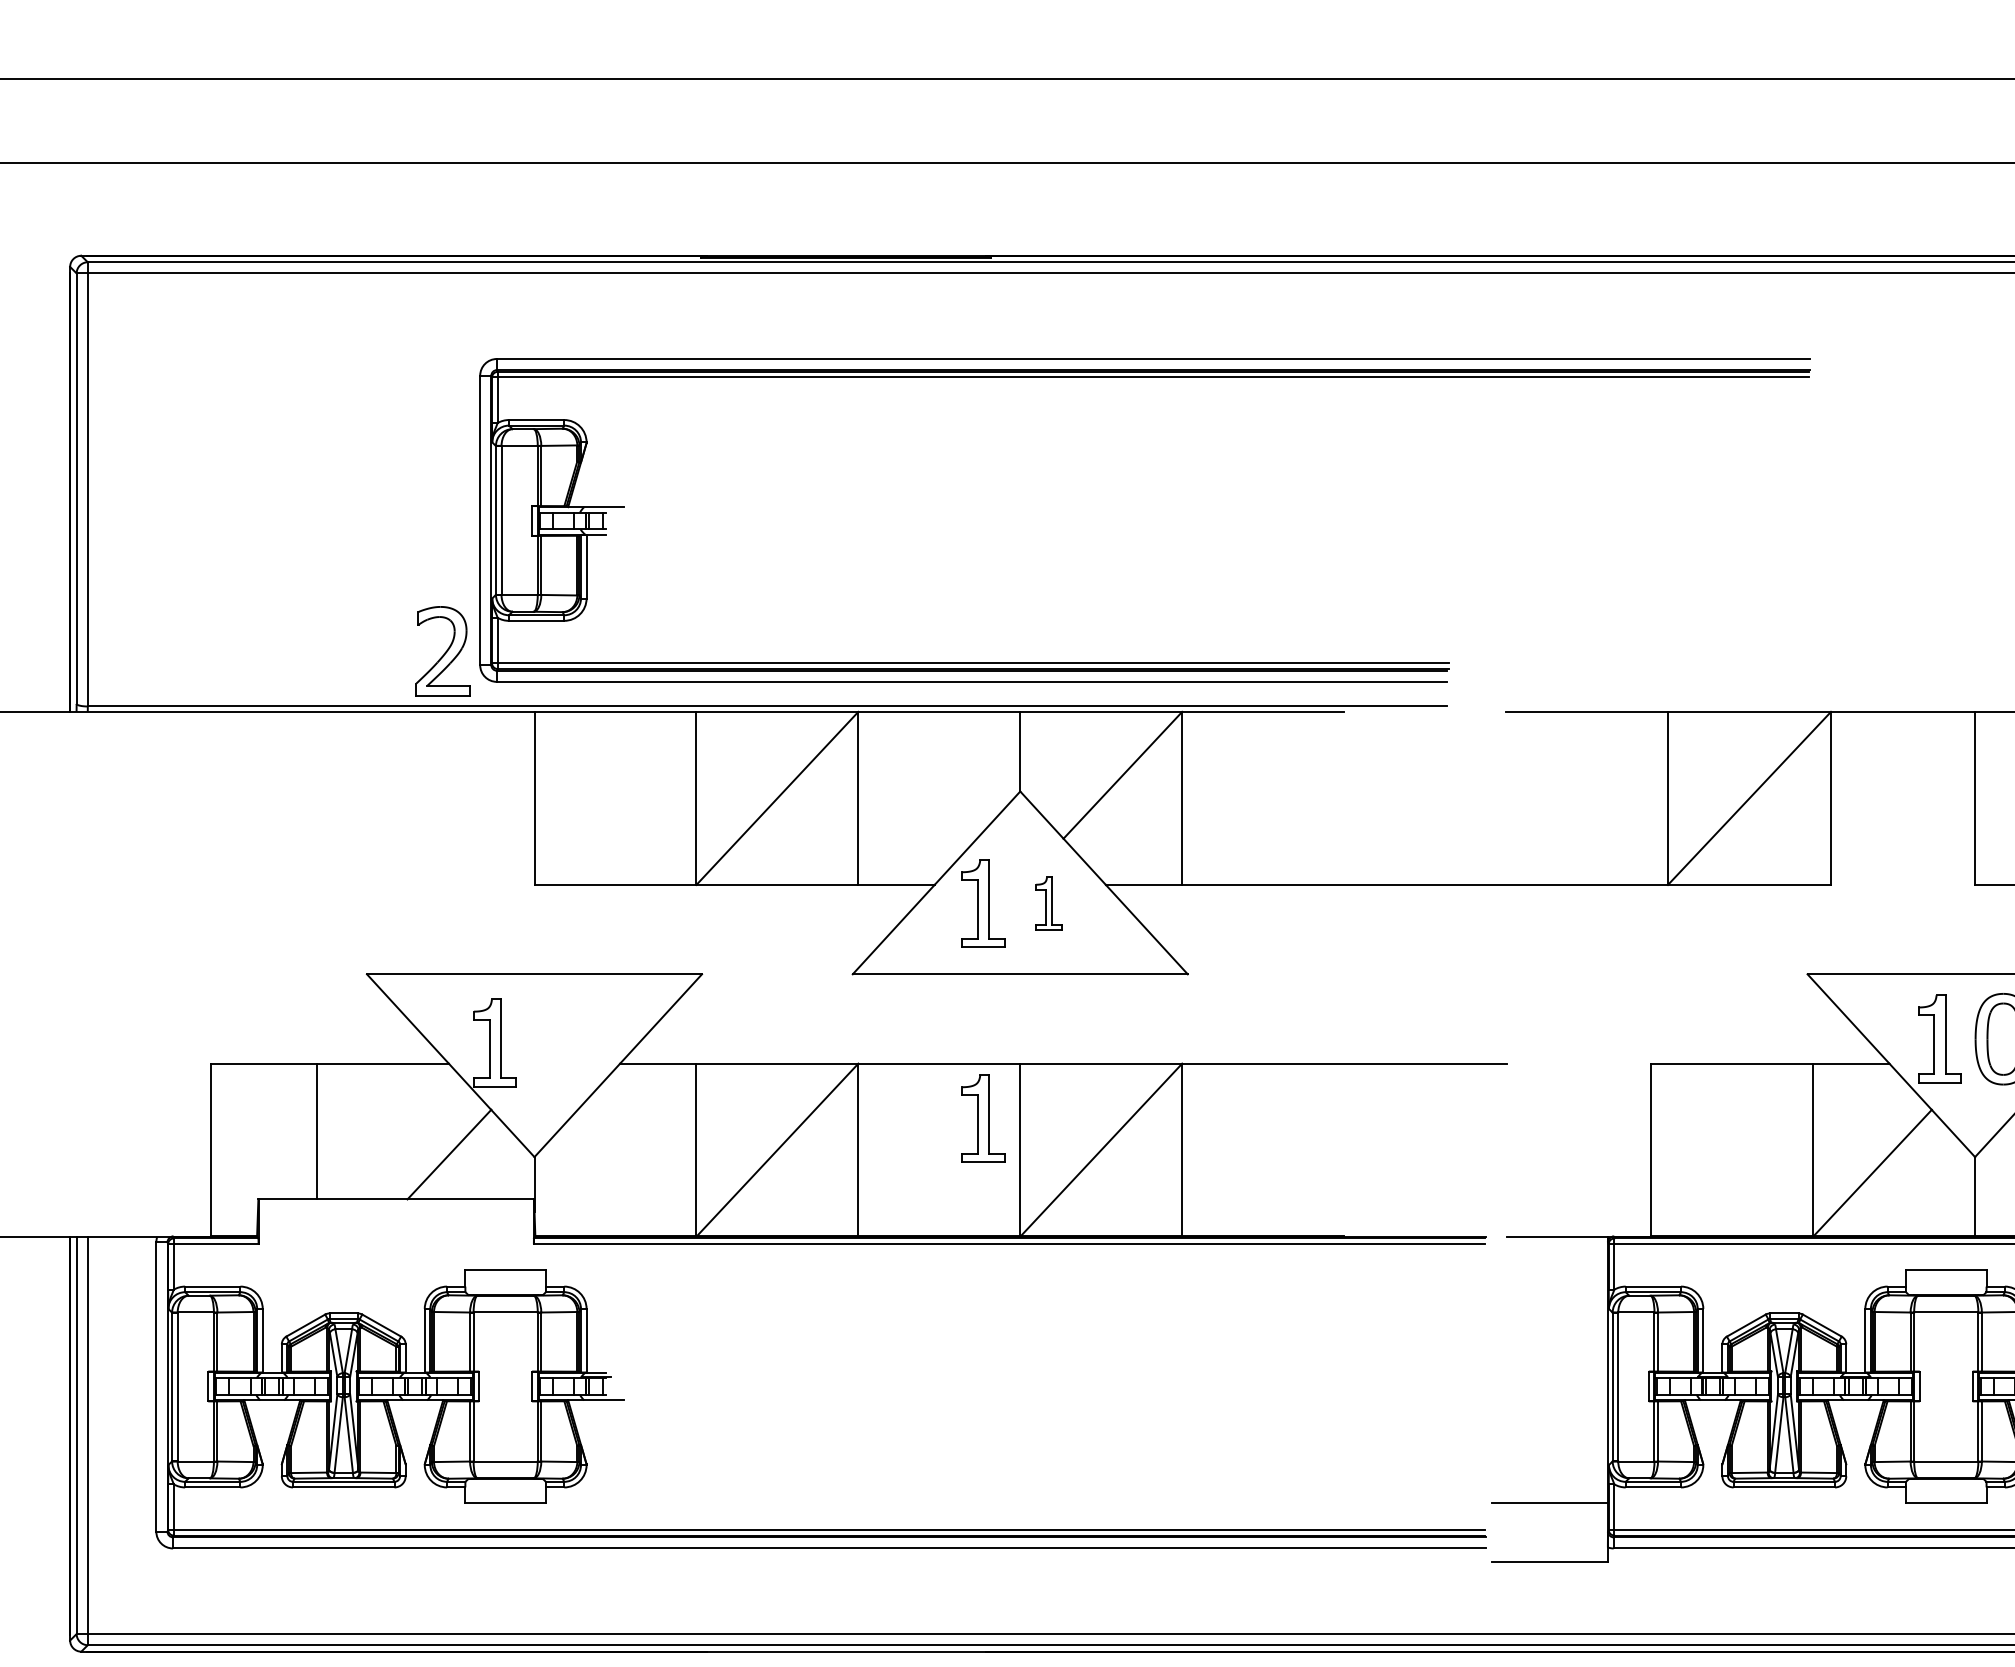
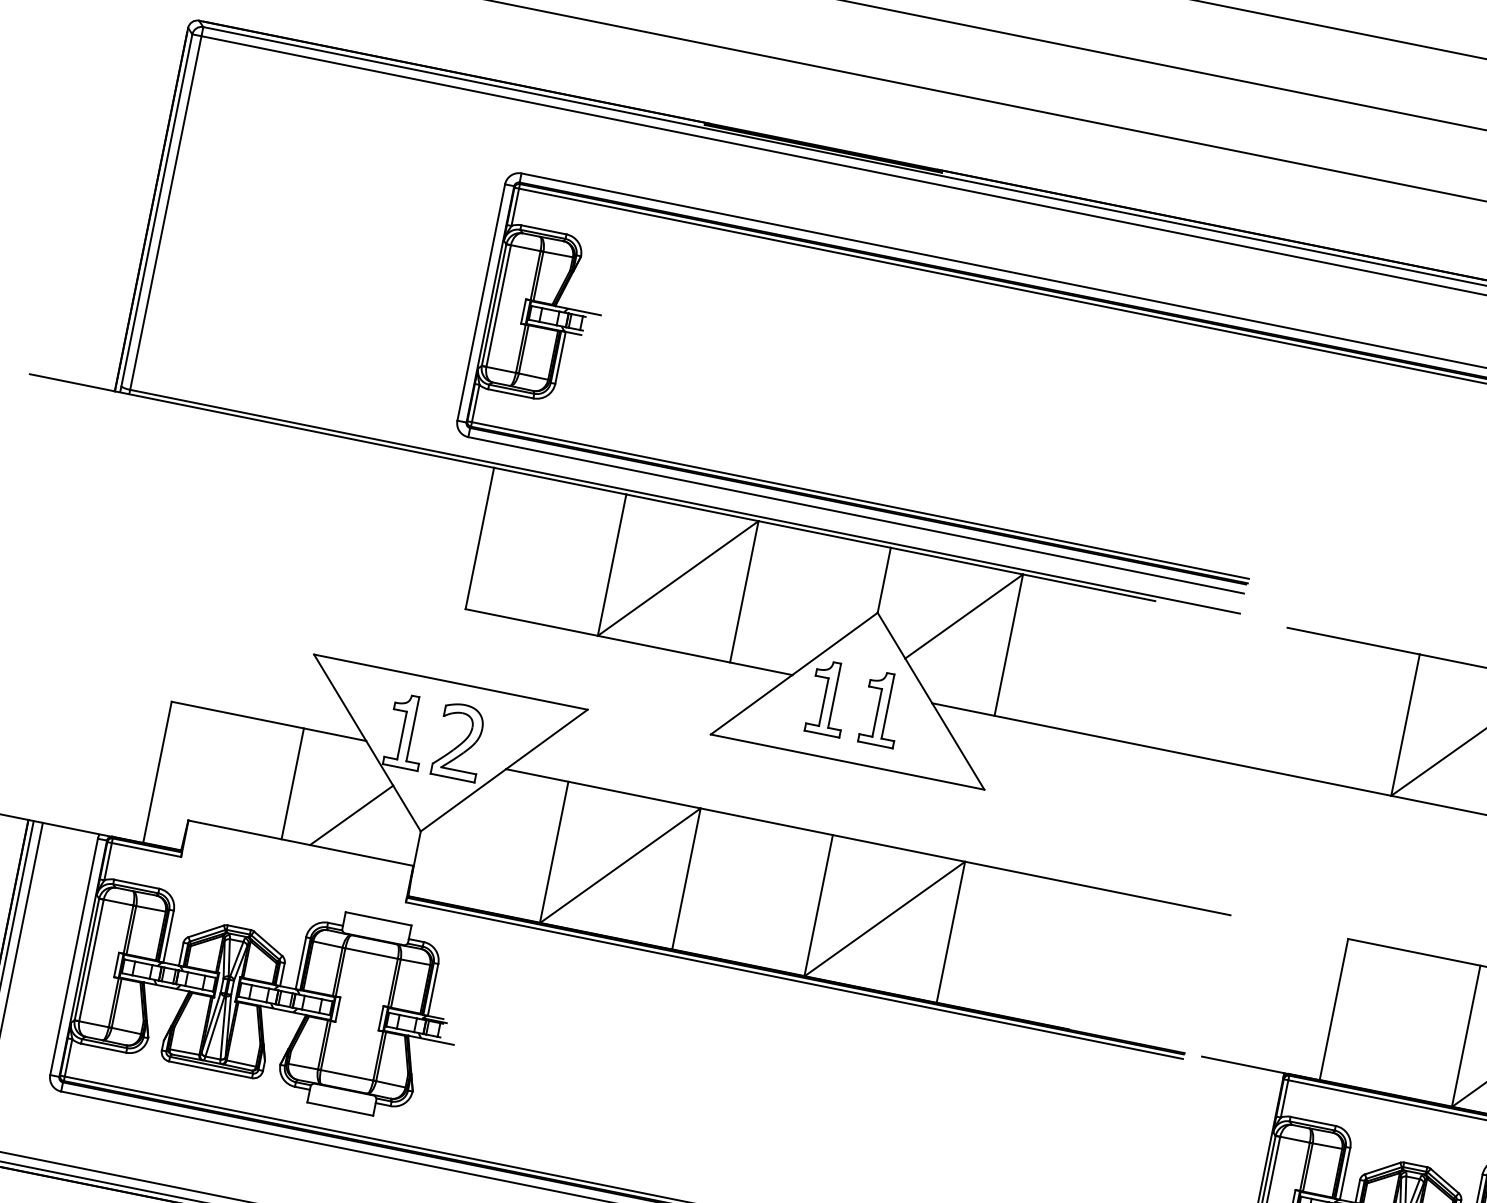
part: (442, 651) -> (459, 741), moved
part: (1048, 903) -> (882, 708), size x1.67
part: (983, 1118) -> (793, 873), removed
line: (316, 1131) -> (292, 783), moved

